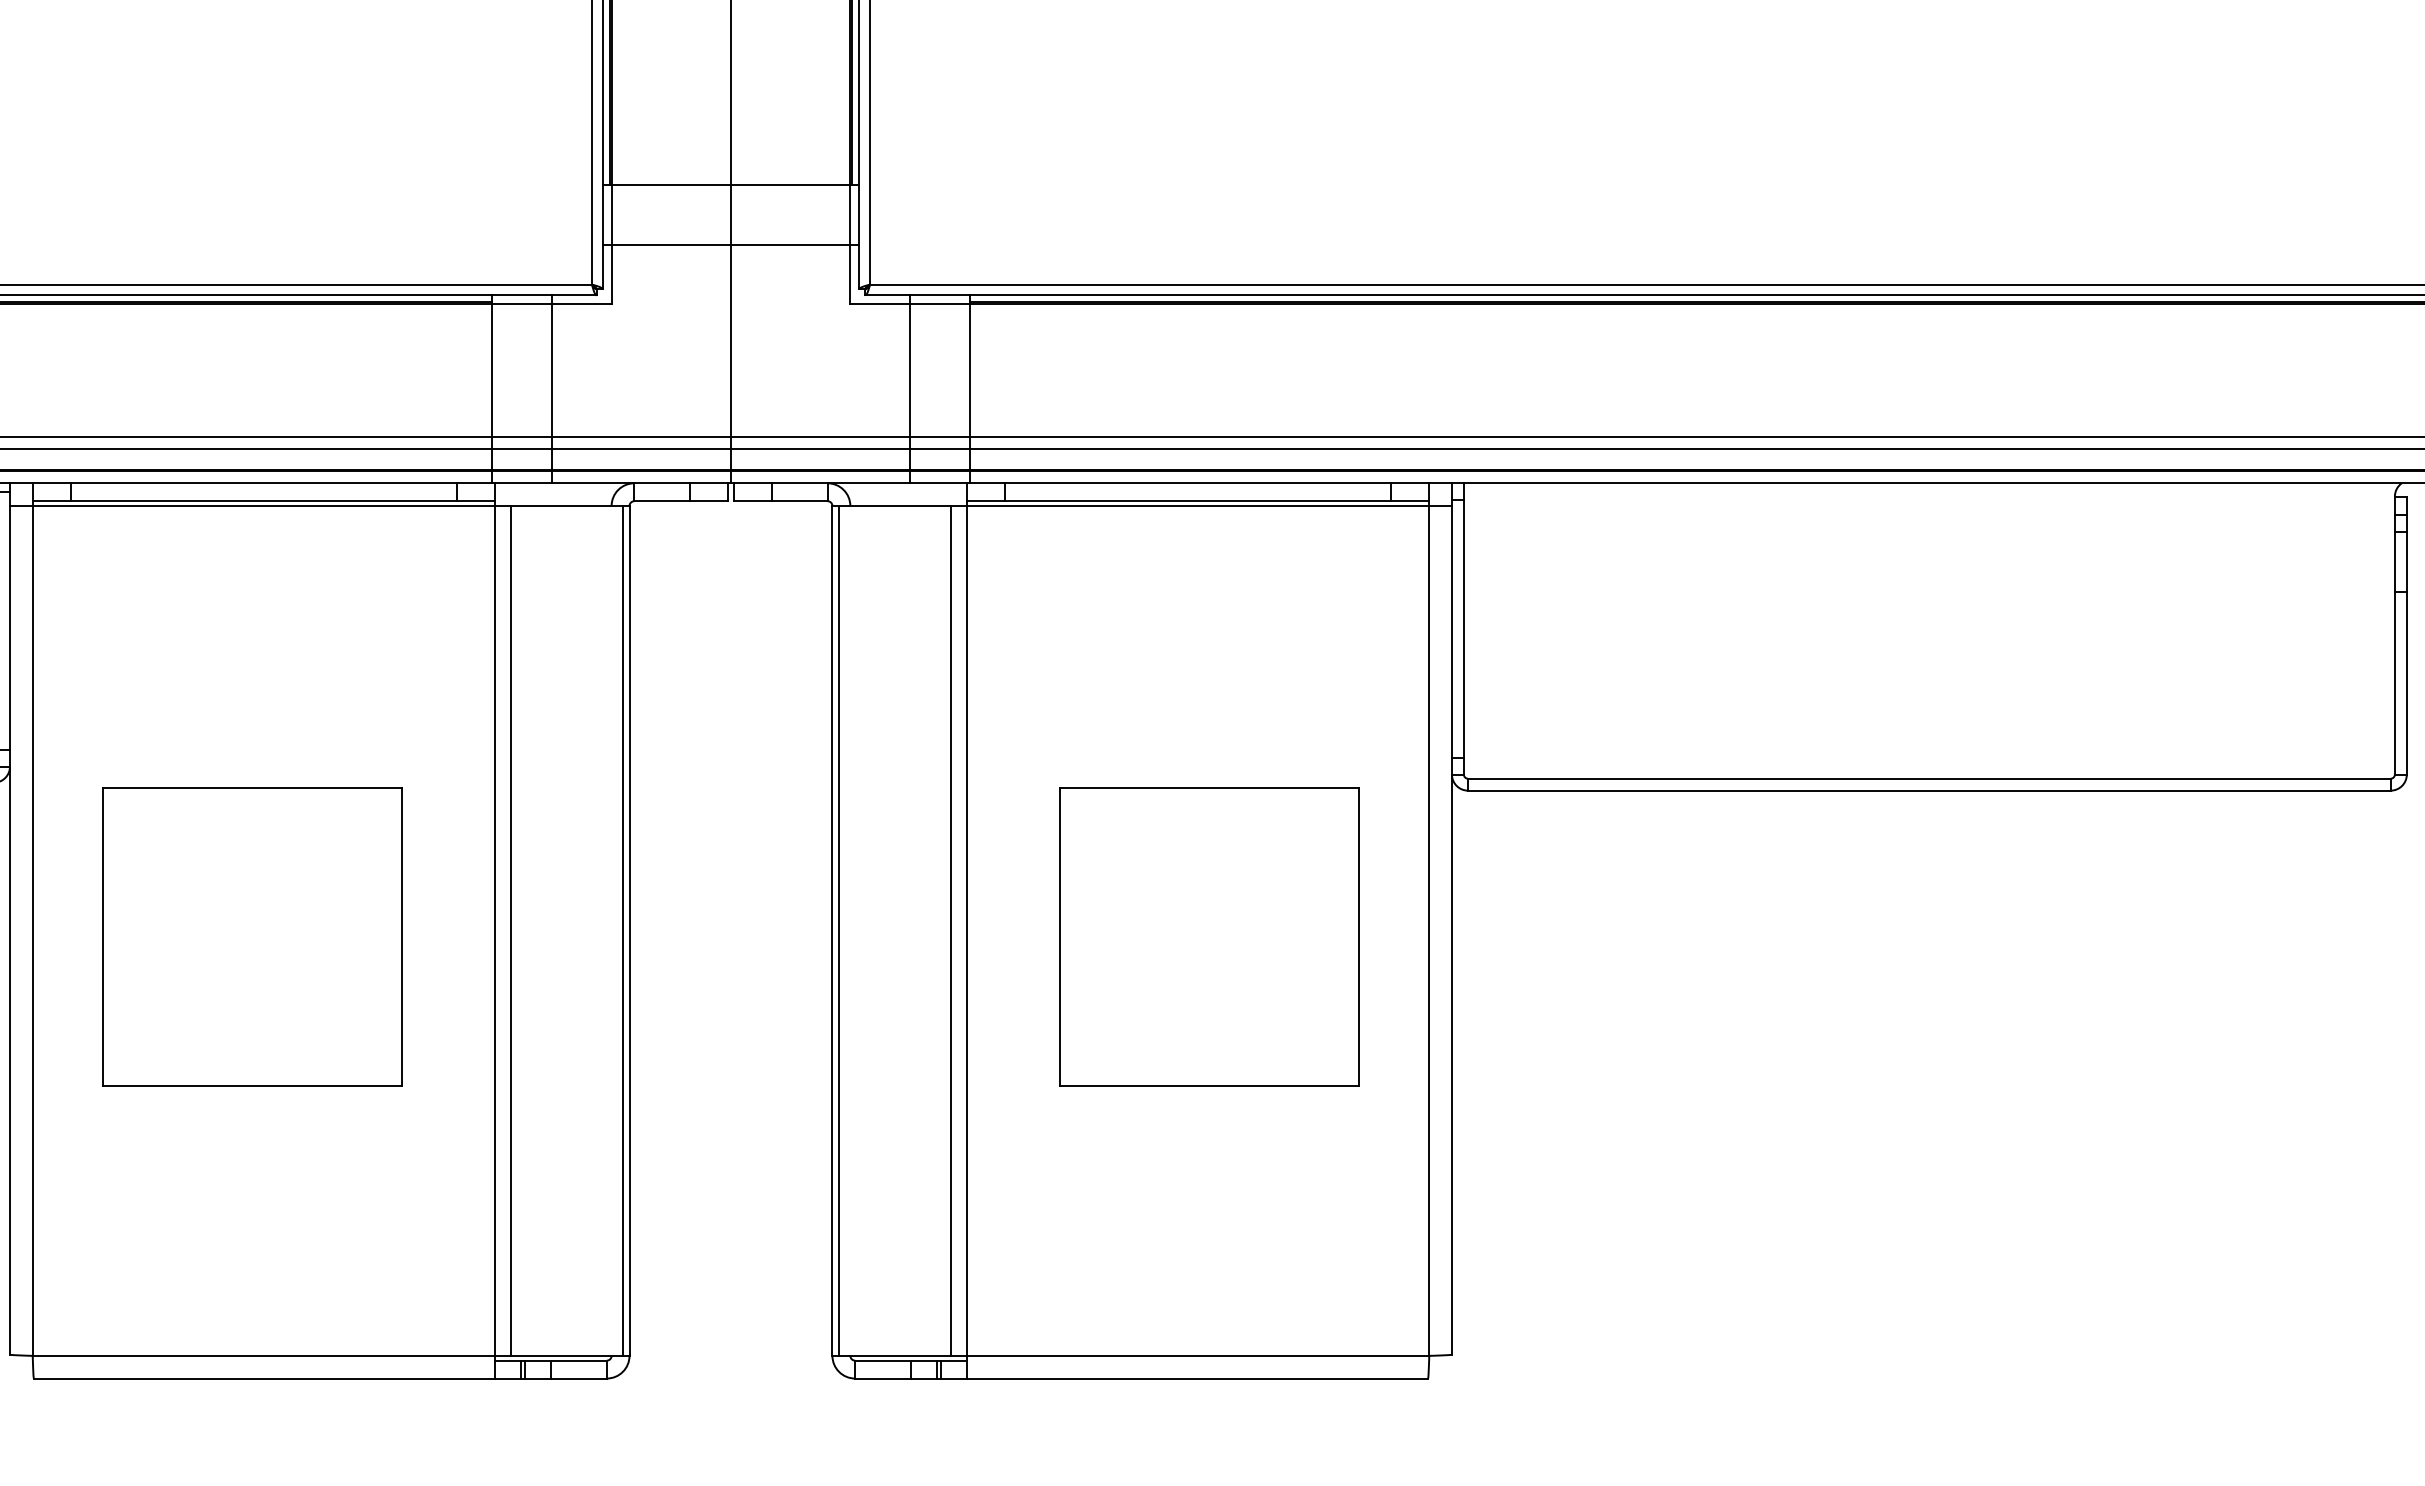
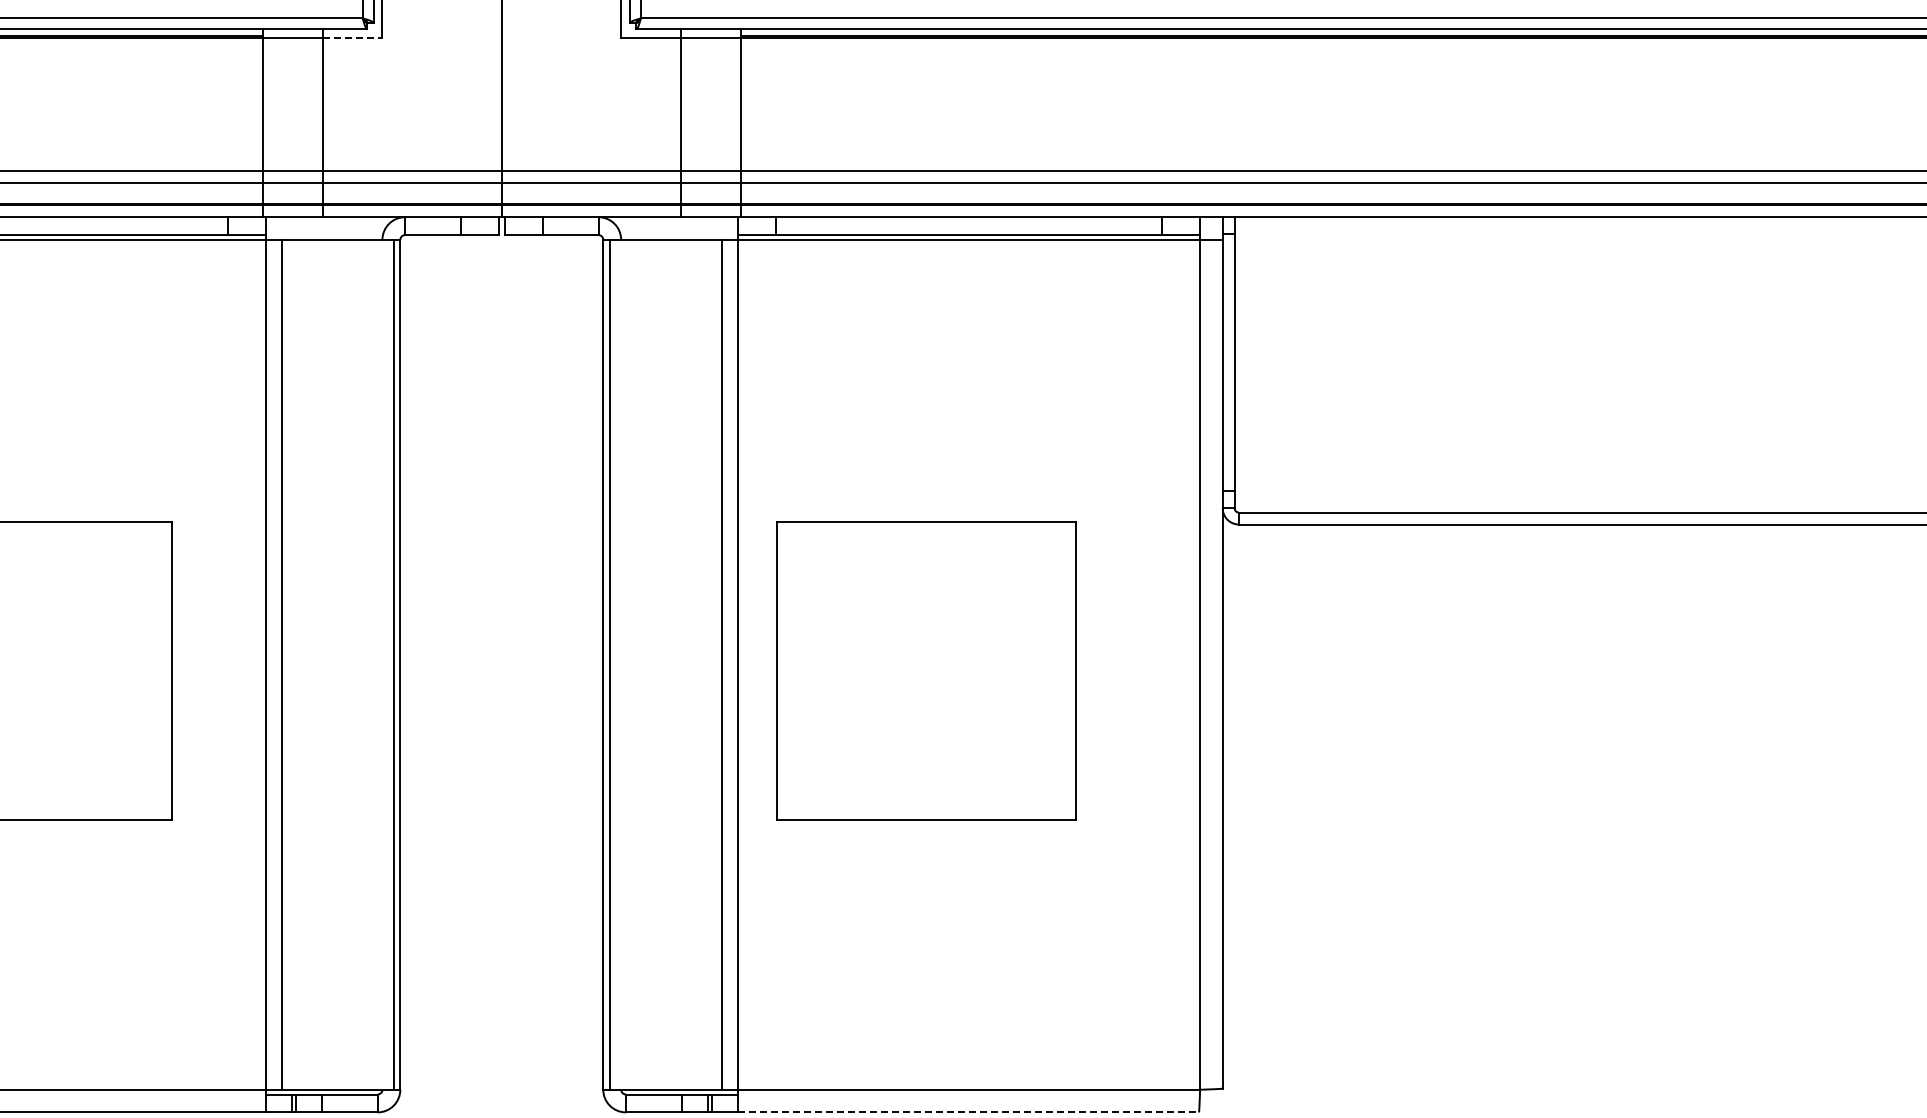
line: (581, 304) -> (352, 38), solid -> dashed
part: (1209, 936) -> (926, 670), moved
line: (1198, 1378) -> (969, 1112), solid -> dashed

